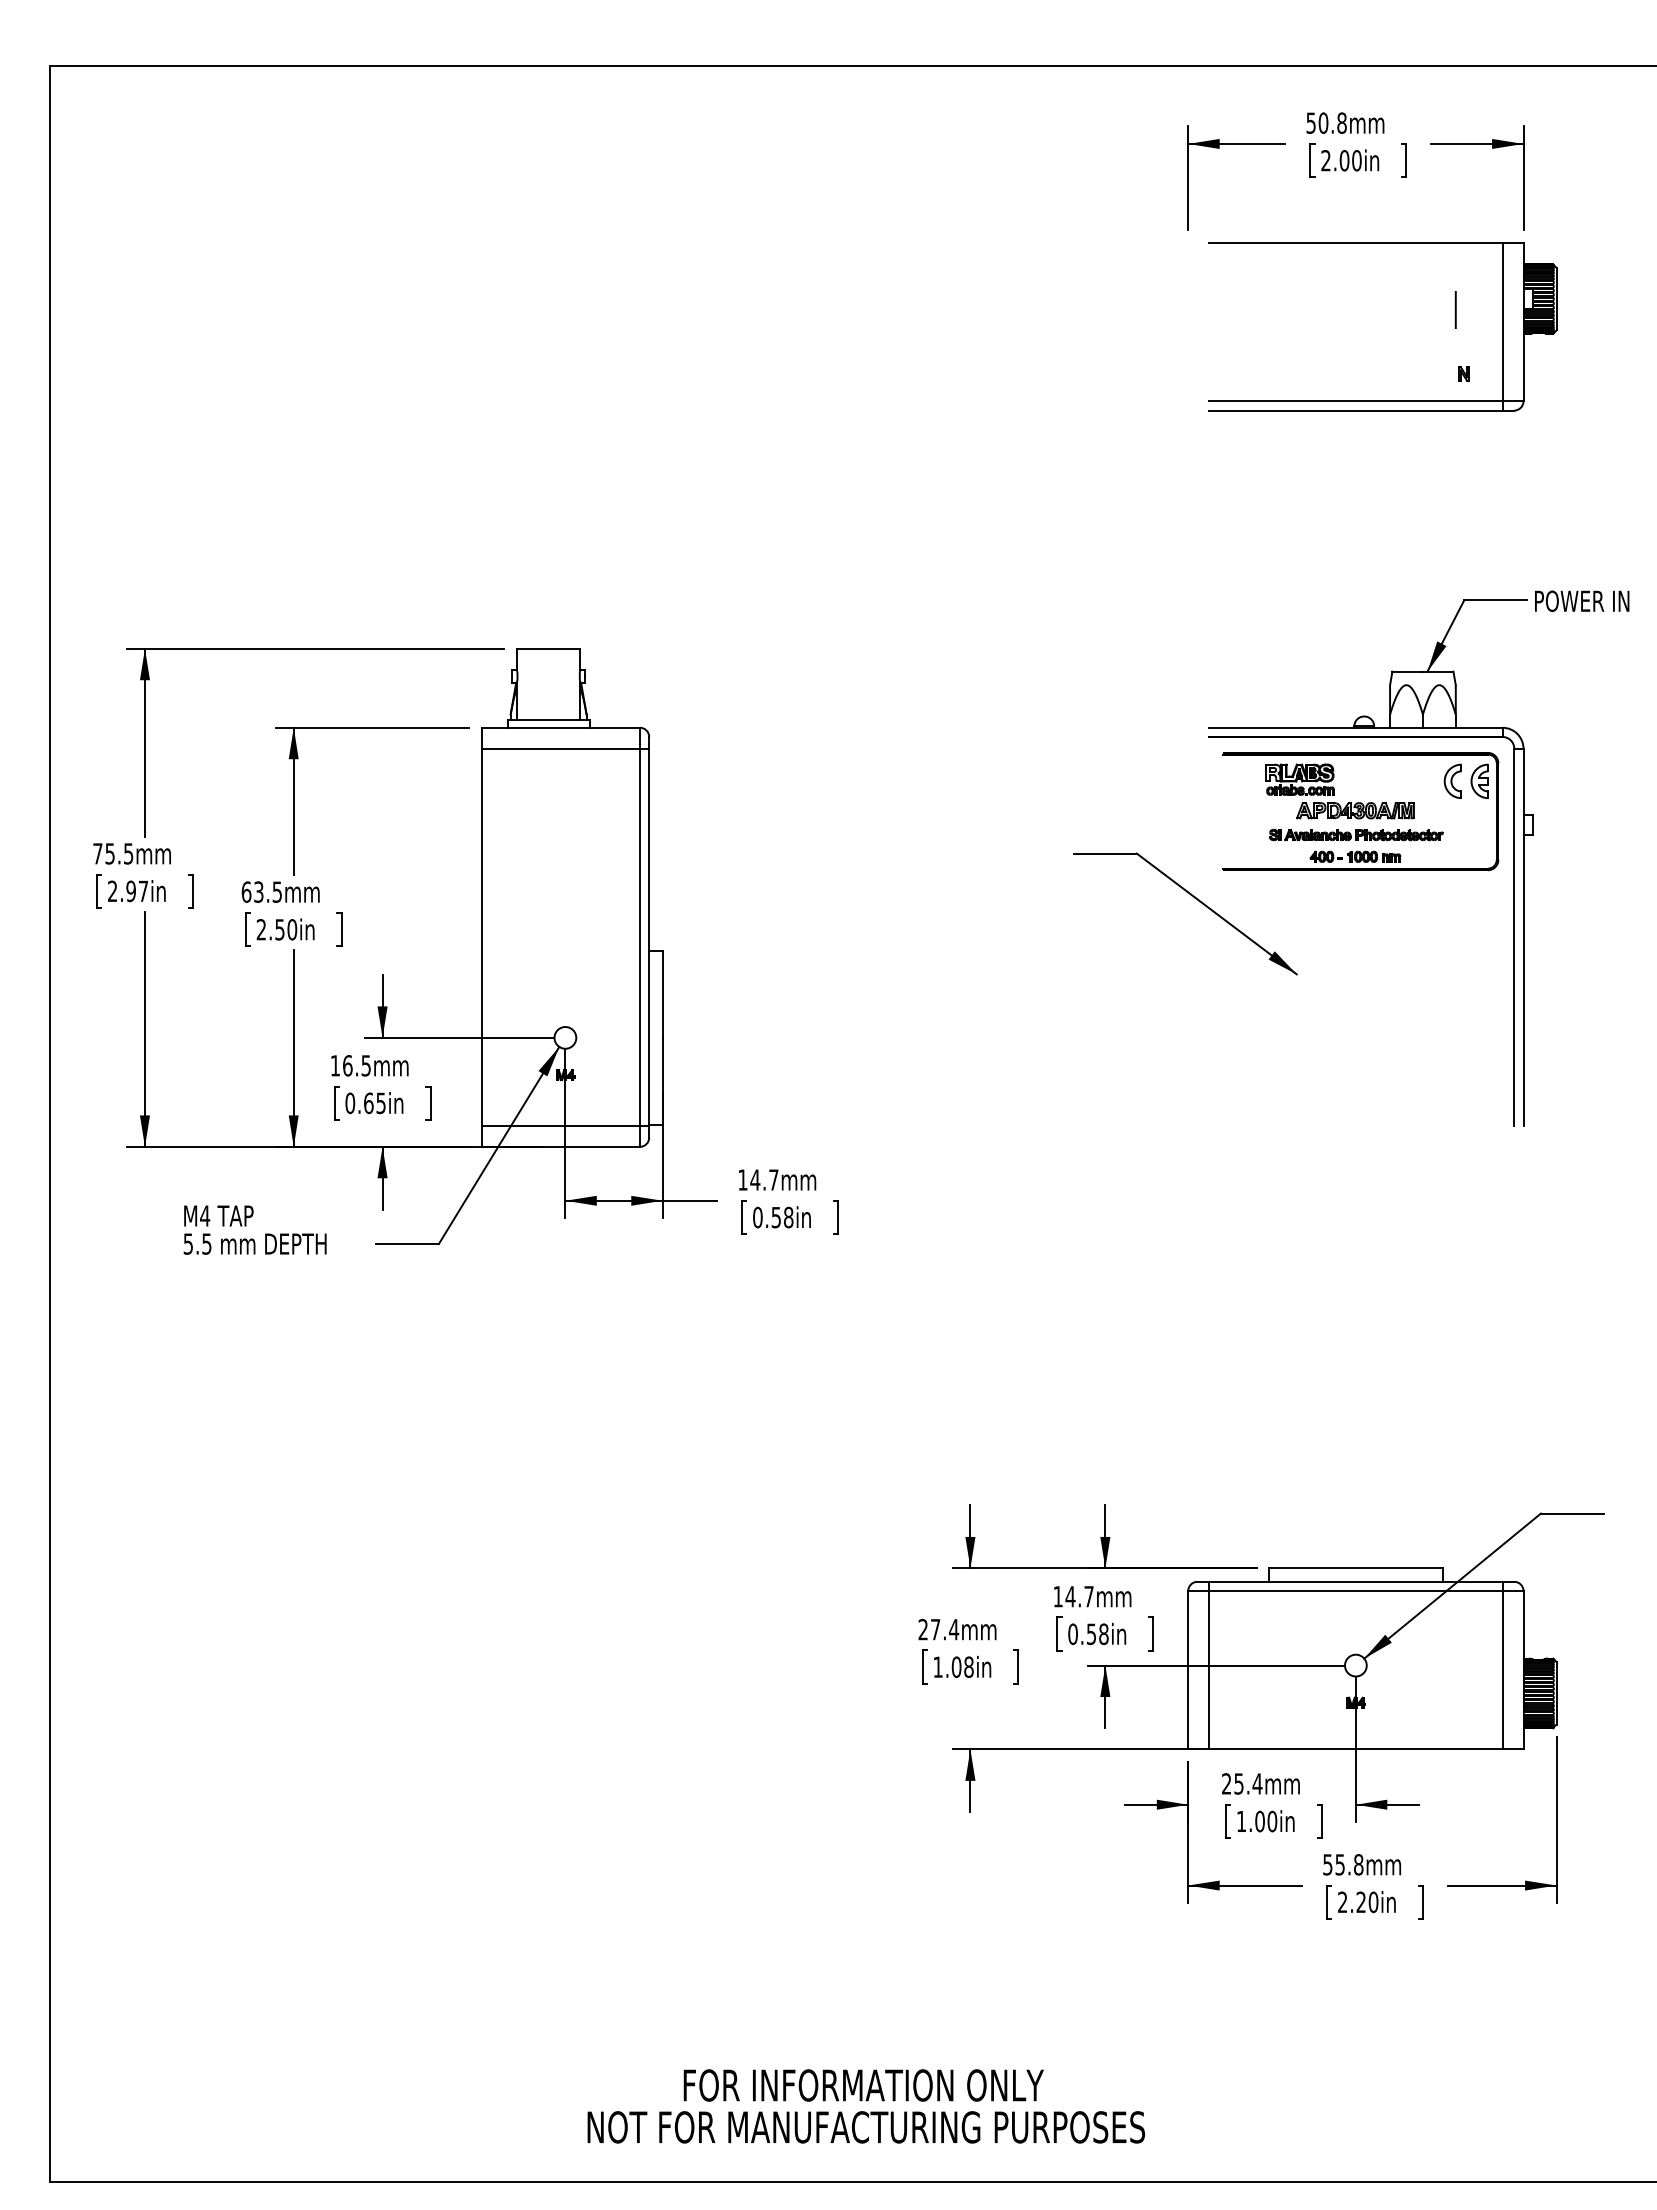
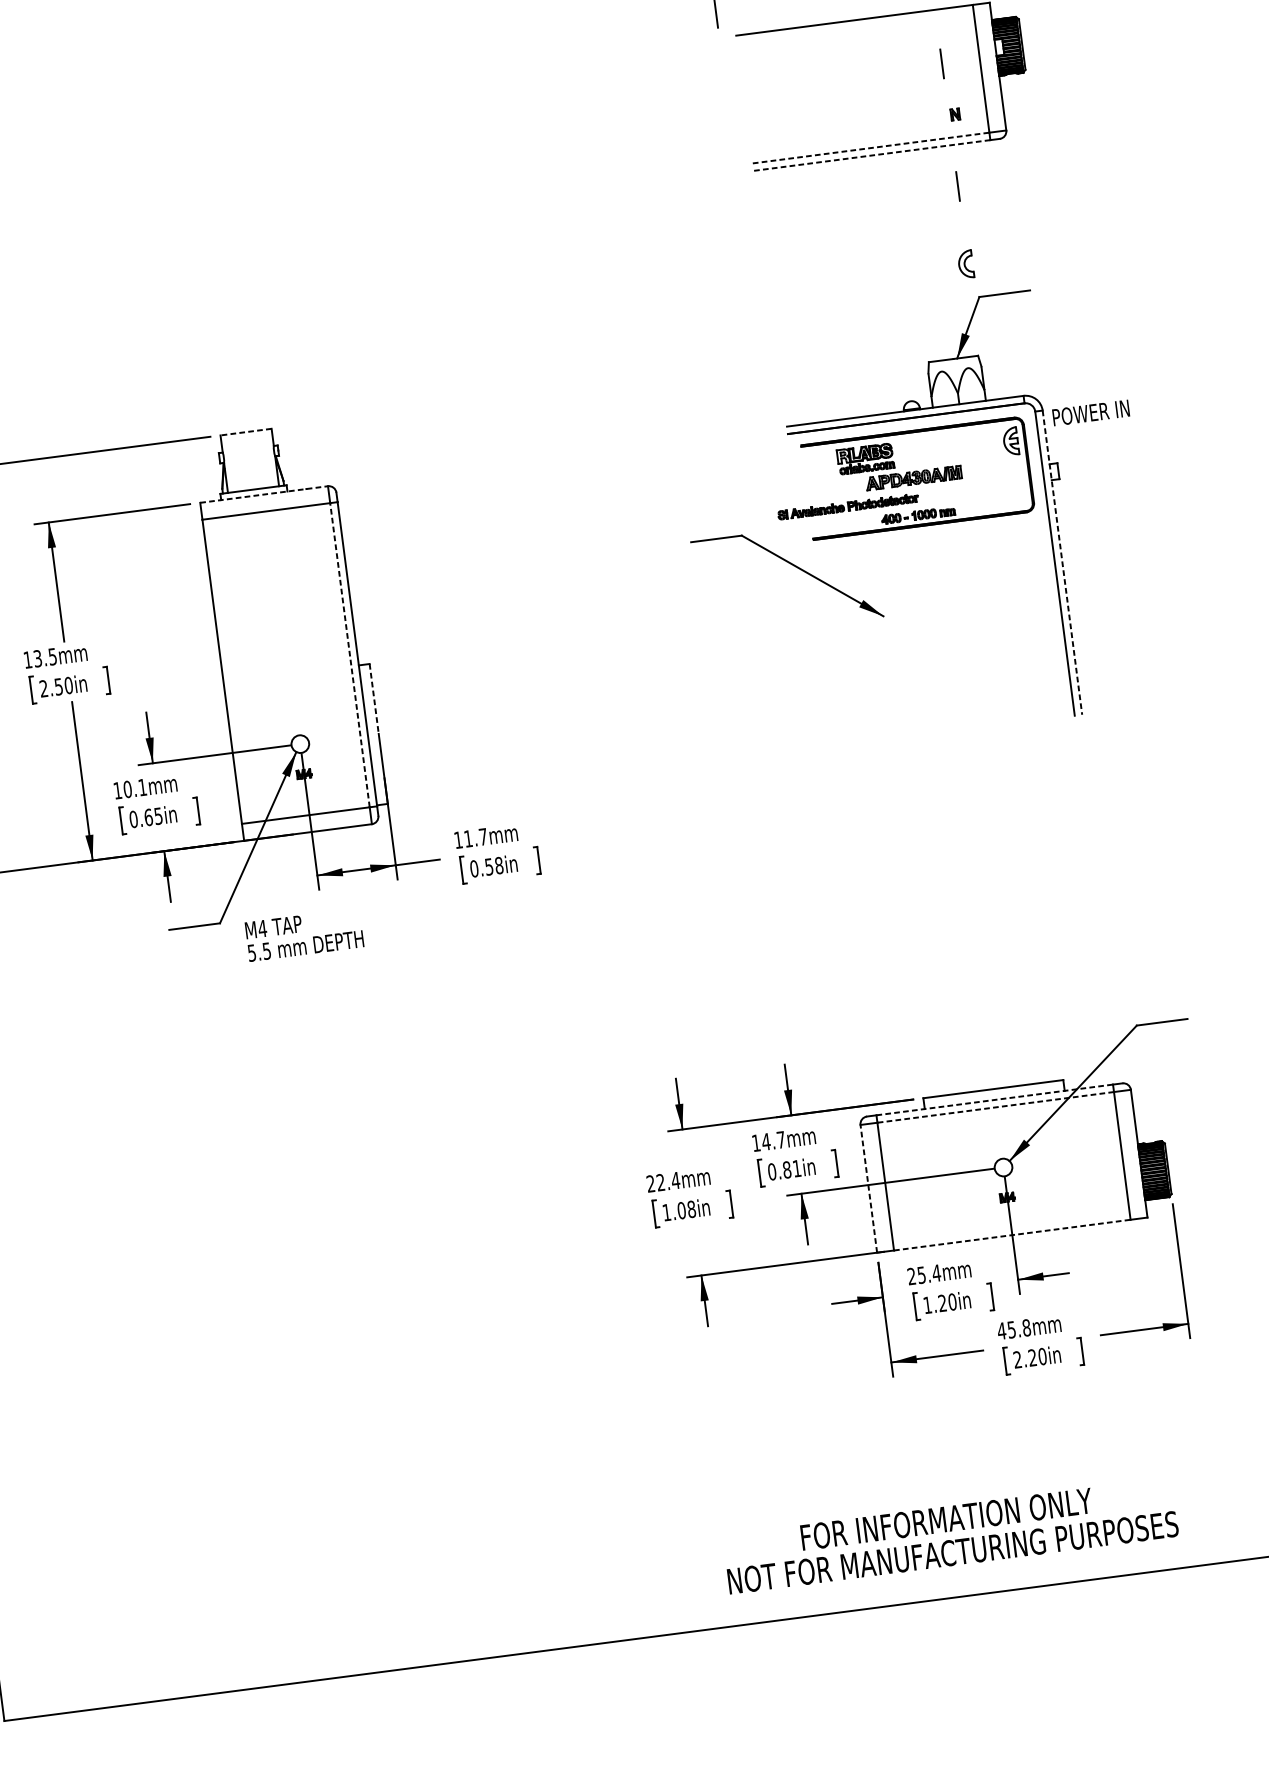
line: (1355, 401) -> (870, 148), solid -> dashed
line: (1355, 410) -> (871, 155), solid -> dashed
line: (1455, 461) -> (957, 186), added
text: (1582, 601) -> (1091, 413), moved
line: (548, 648) -> (245, 431), solid -> dashed
line: (561, 727) -> (264, 494), solid -> dashed
part: (1452, 780) -> (965, 263), moved
part: (1356, 834) -> (848, 506), moved
text: (246, 891) -> (27, 659), 63.5mm -> 13.5mm
line: (640, 937) -> (350, 655), solid -> dashed
line: (1523, 937) -> (1062, 562), solid -> dashed
line: (662, 995) -> (374, 699), solid -> dashed
text: (356, 1065) -> (134, 788), 16.5mm -> 10.1mm
text: (755, 1179) -> (468, 838), 14.7mm -> 11.7mm
text: (254, 1229) -> (303, 934), moved
line: (1355, 1581) -> (994, 1099), solid -> dashed
line: (1355, 1591) -> (995, 1107), solid -> dashed
text: (935, 1629) -> (660, 1182), 27.4mm -> 22.4mm
text: (1097, 1633) -> (791, 1168), 0.58in -> 0.81in
line: (1188, 1669) -> (868, 1188), solid -> dashed
line: (1355, 1749) -> (1012, 1235), solid -> dashed
text: (1259, 1821) -> (942, 1303), 1.00in -> 1.20in
text: (1327, 1864) -> (1001, 1330), 55.8mm -> 45.8mm
text: (866, 2106) -> (951, 1535), moved

